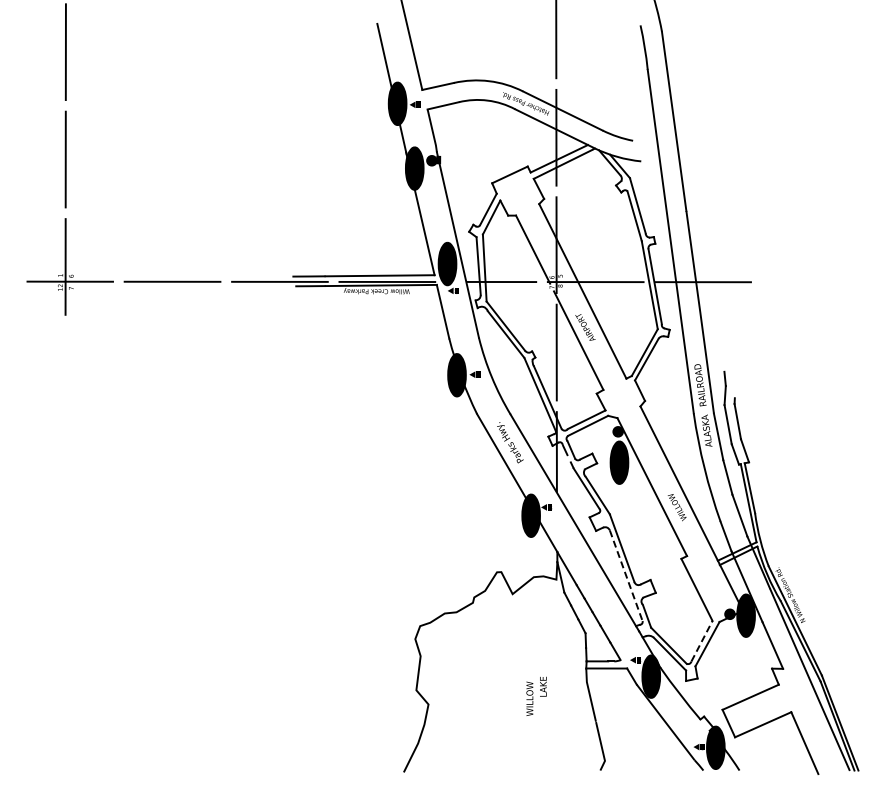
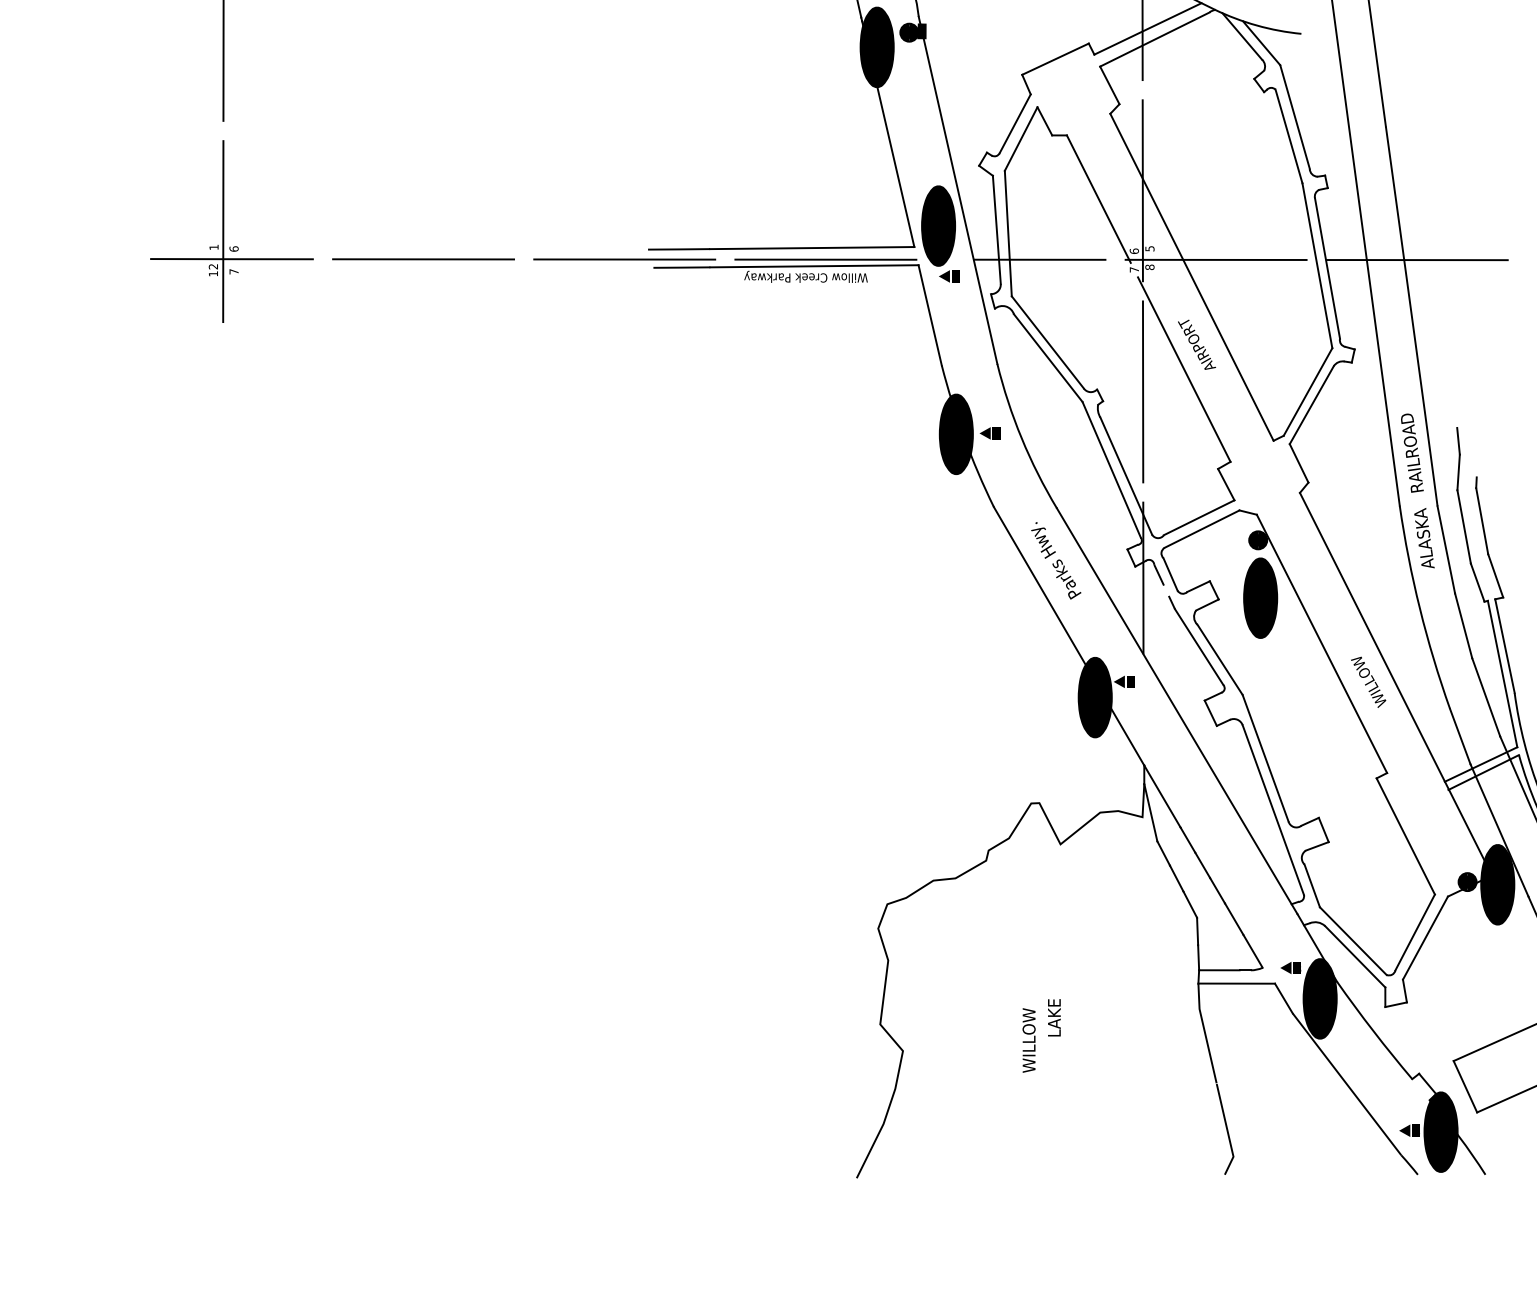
line: (626, 576) -> (1273, 811), dashed -> solid
line: (702, 641) -> (1416, 933), dashed -> solid
text: (536, 695) -> (1041, 1034), moved

